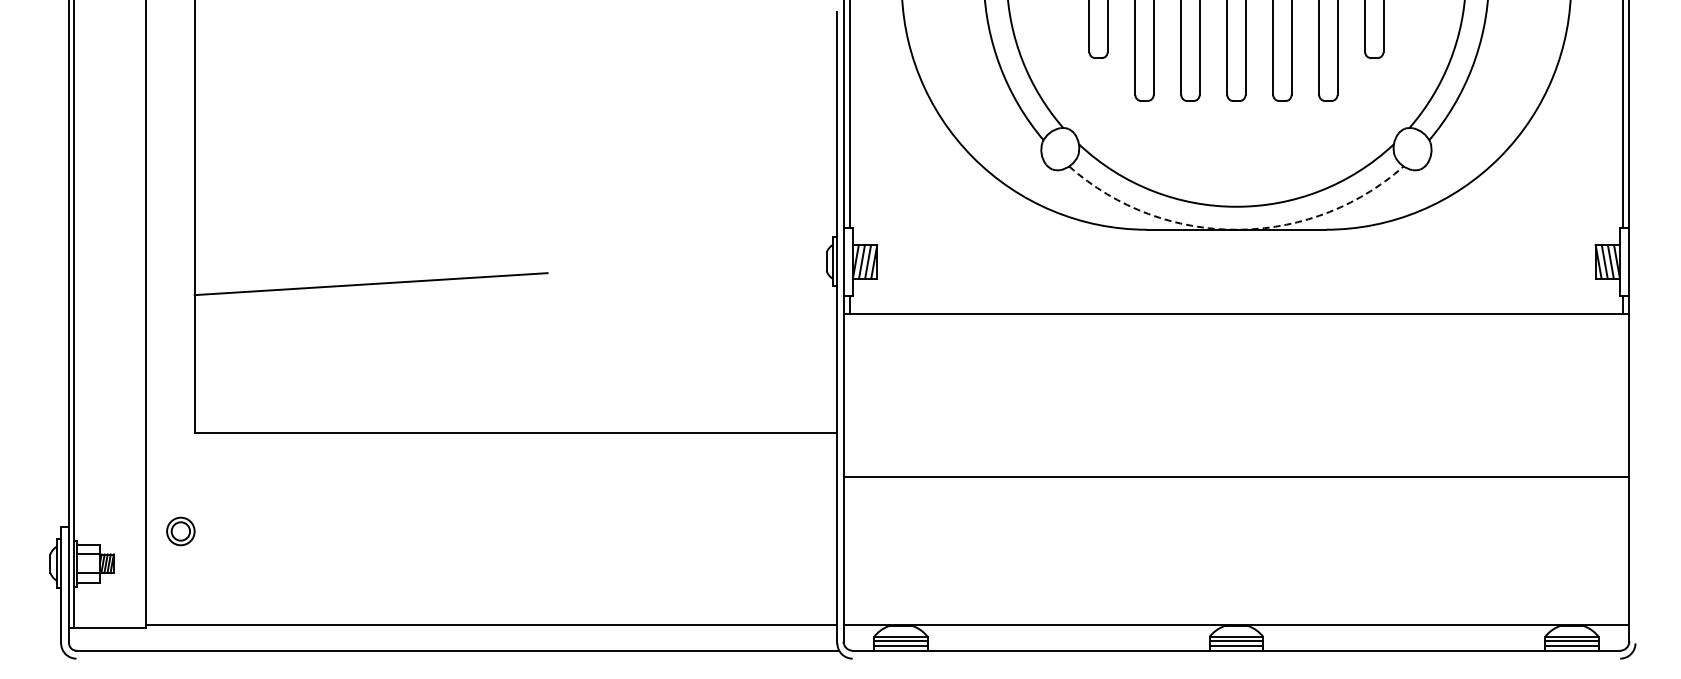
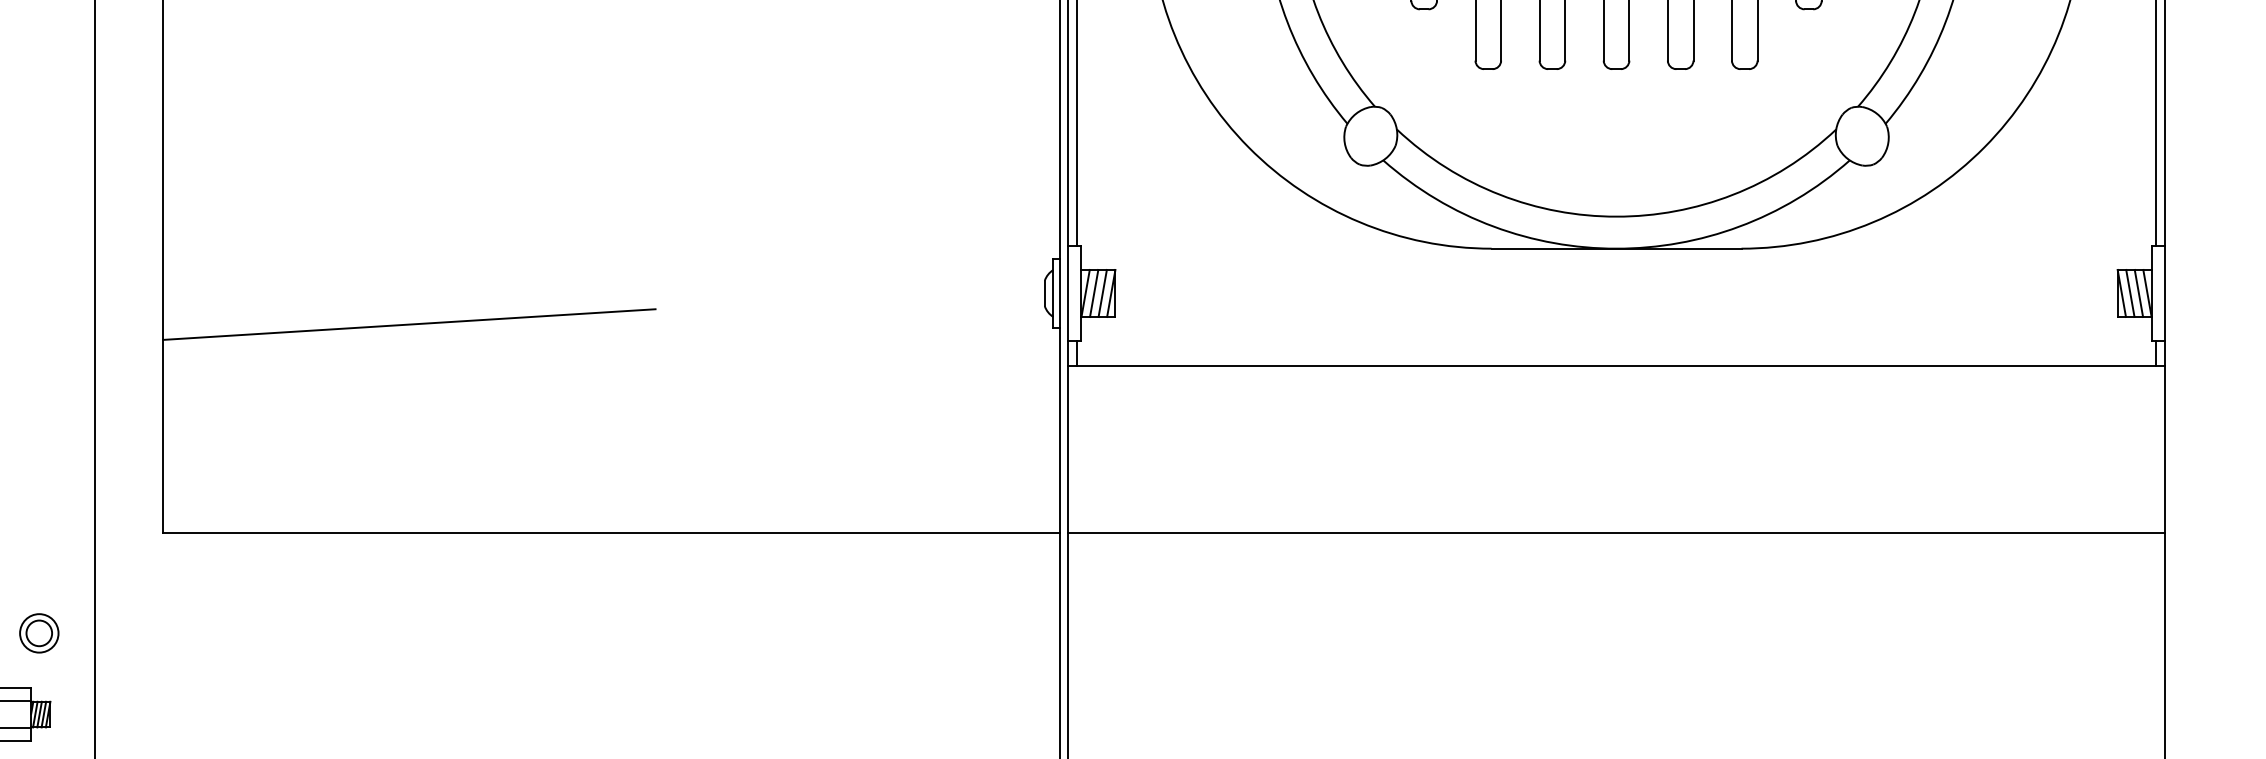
arc: (1236, 229) -> (1616, 248), dashed -> solid
line: (1236, 477) -> (1616, 532), moved
part: (180, 531) -> (38, 633), moved

